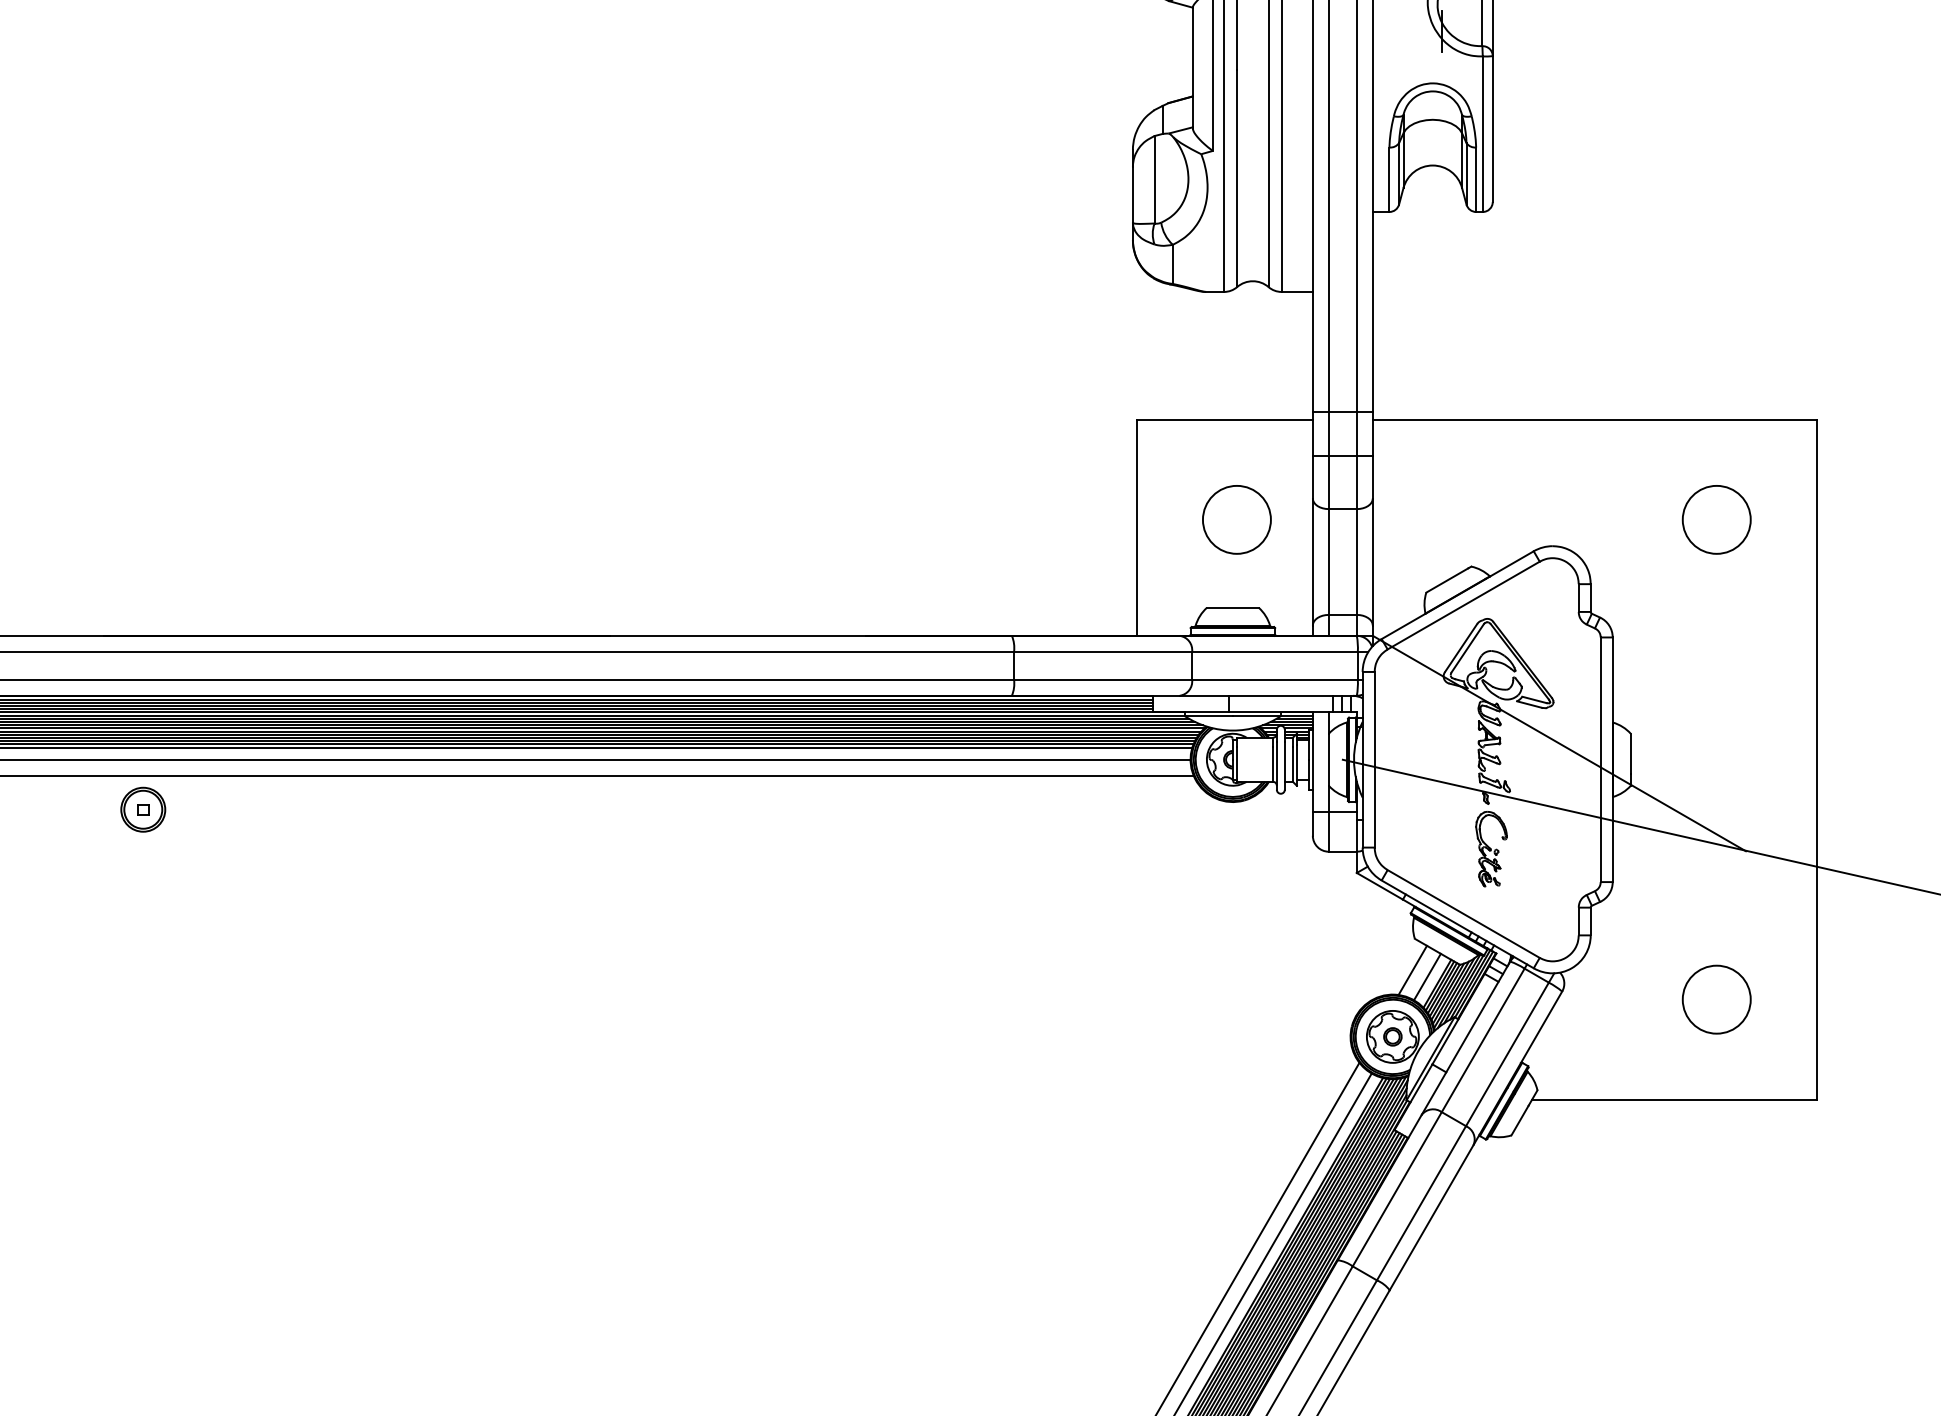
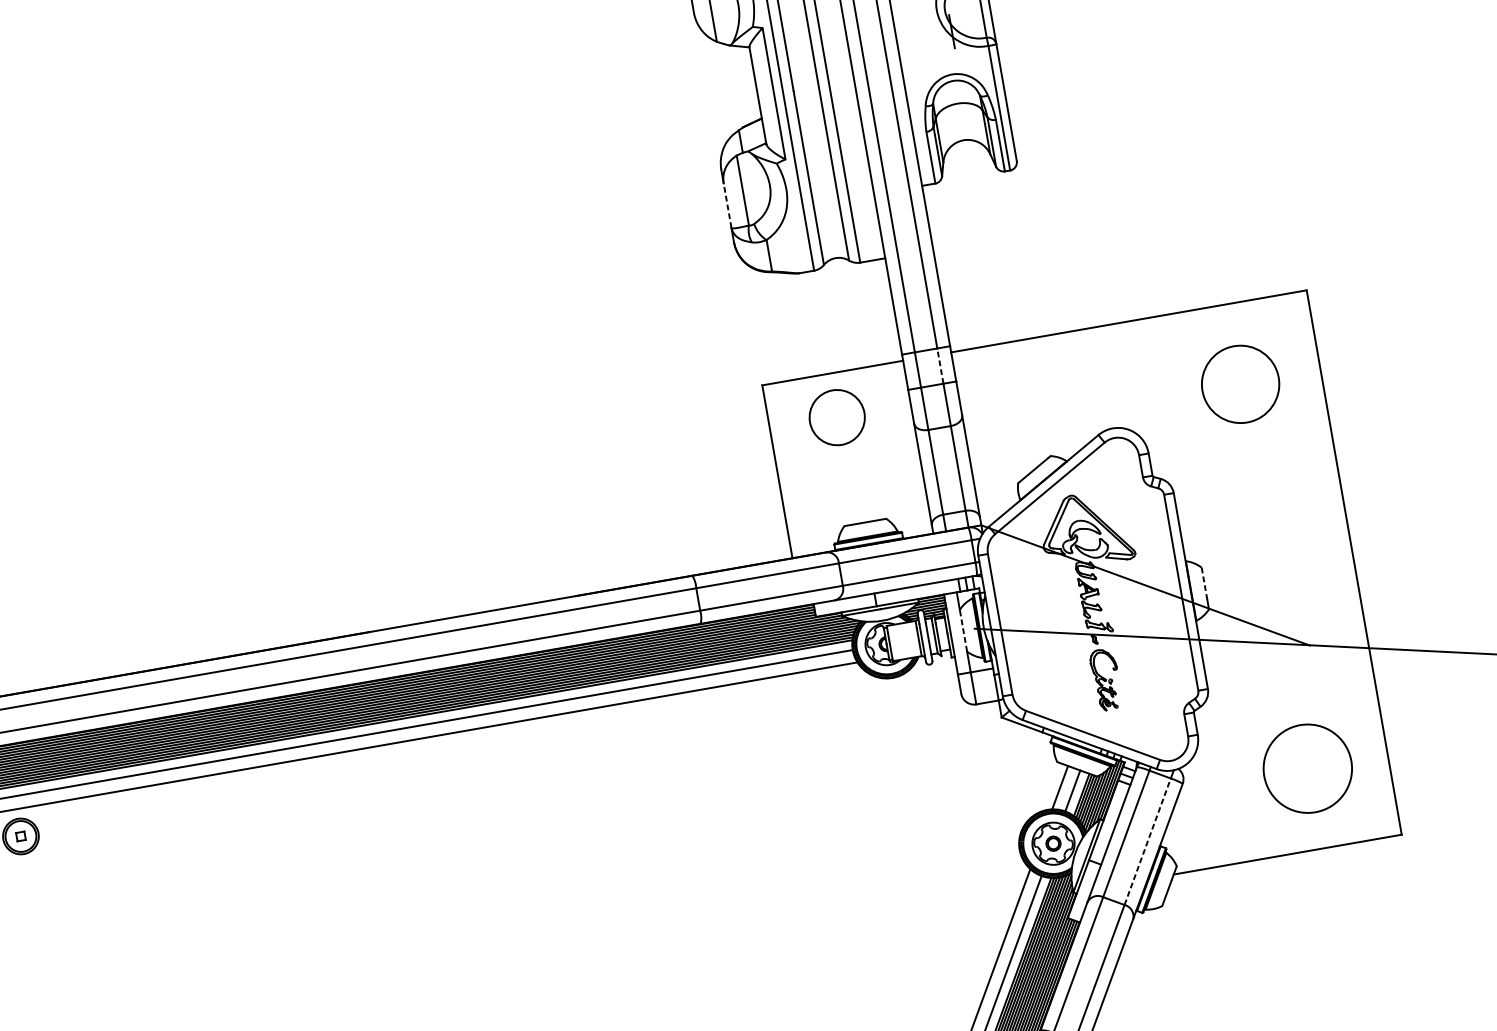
line: (1132, 194) -> (727, 205), solid -> dashed
line: (1356, 433) -> (940, 365), solid -> dashed
circle: (1236, 519) -> (836, 417), moved
circle: (1716, 519) -> (1240, 384), size x1.4
line: (1630, 754) -> (1204, 584), solid -> dashed
line: (1328, 759) -> (963, 630), solid -> dashed
circle: (1716, 999) -> (1307, 768), size x1.6
line: (1507, 1054) -> (1147, 841), solid -> dashed

